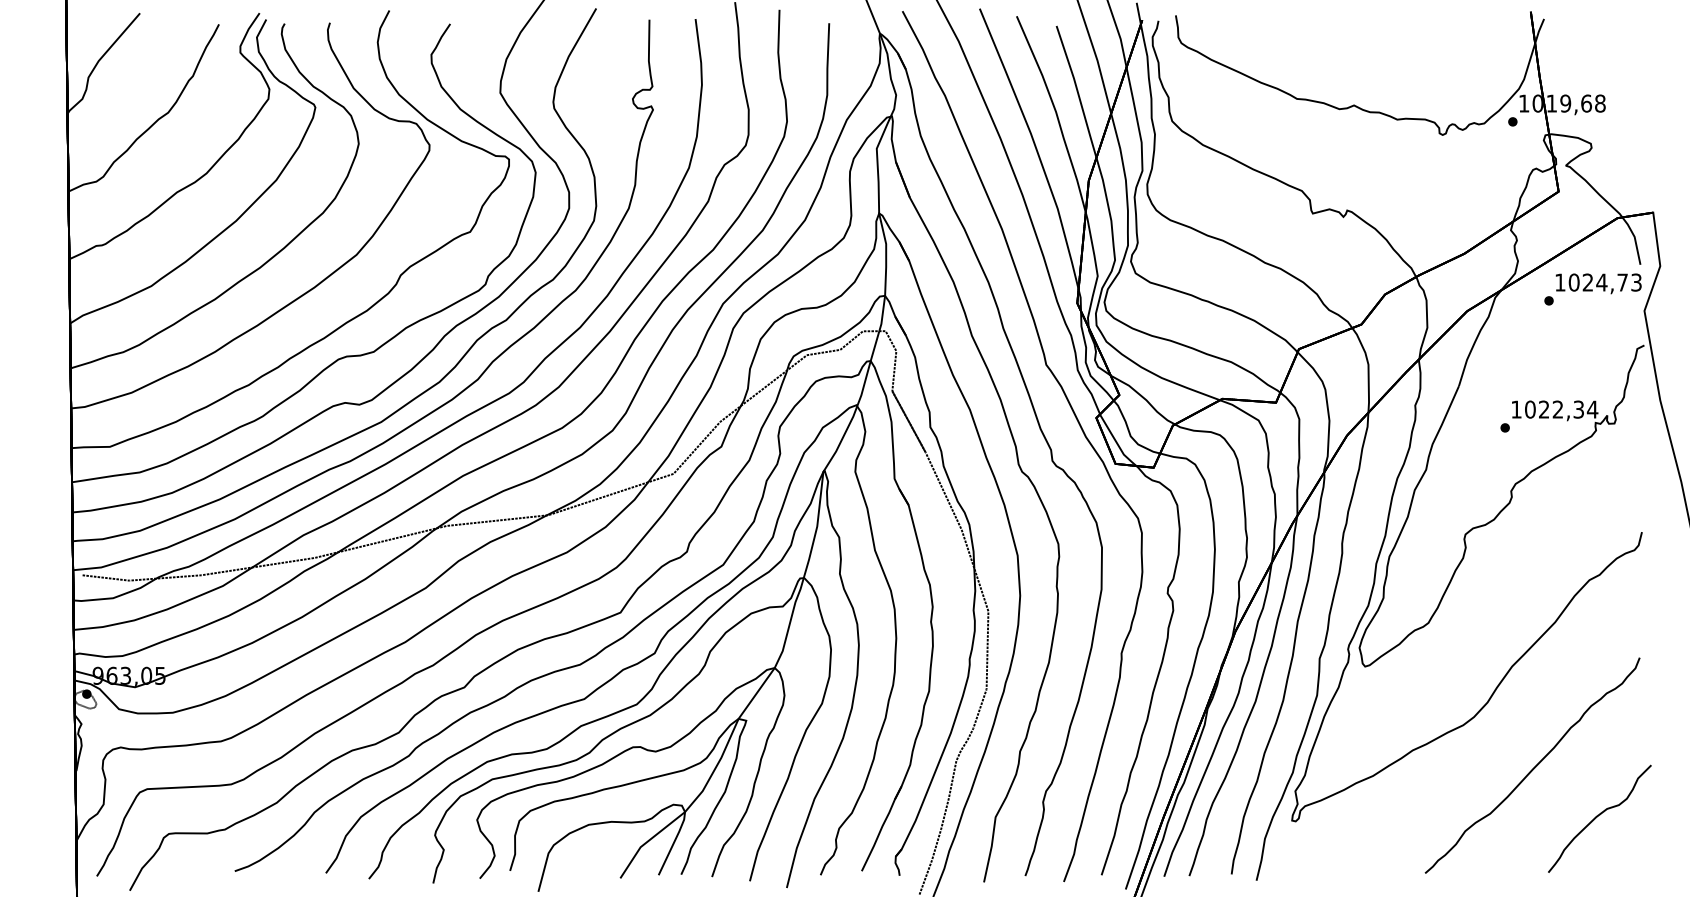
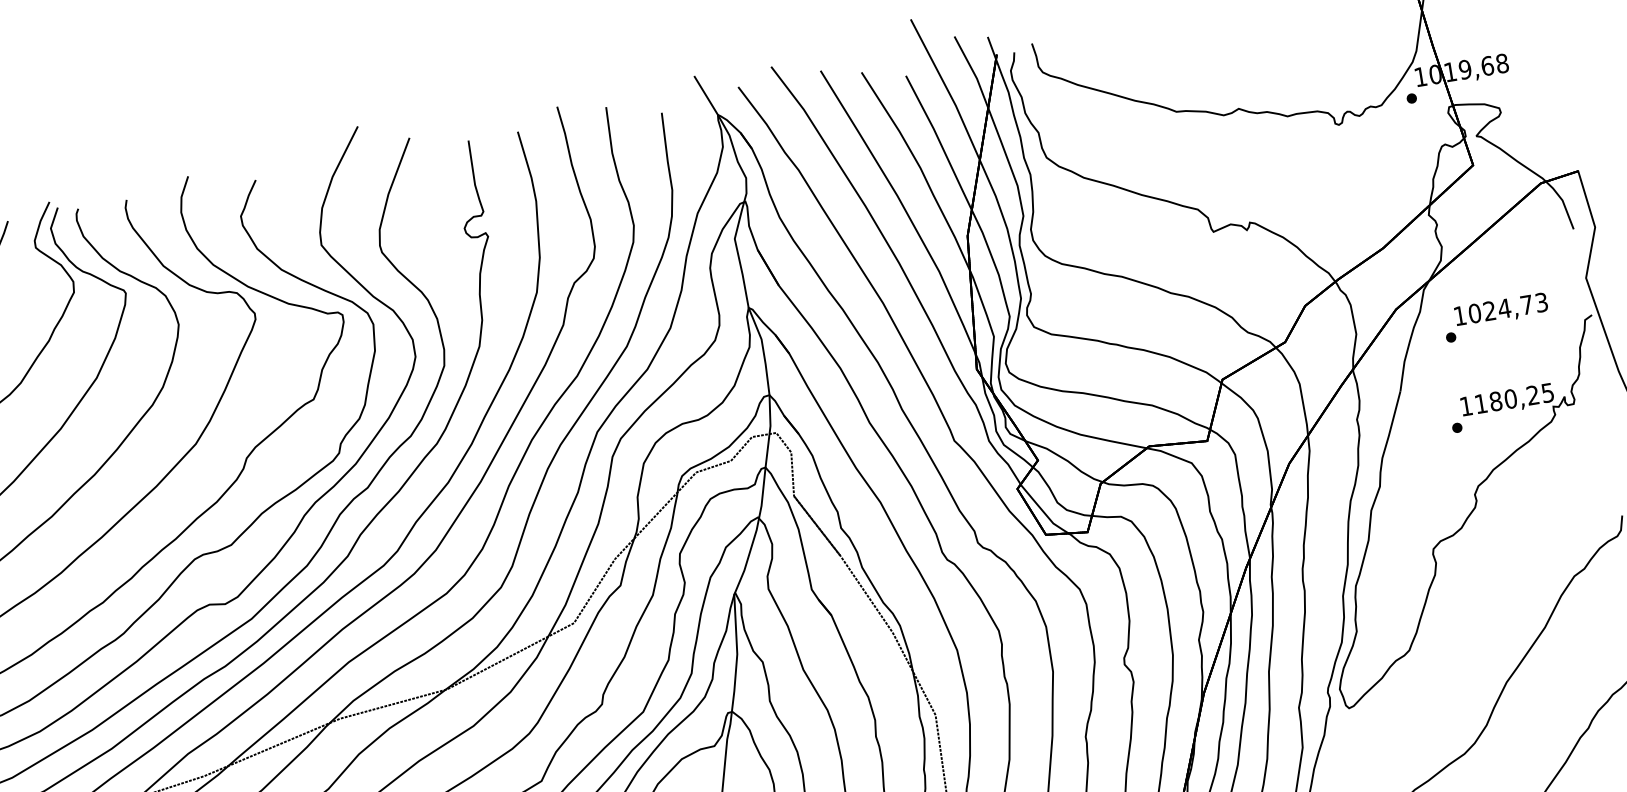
text: (1592, 289) -> (1495, 317), moved
text: (1561, 409) -> (1514, 398), 1022,34 -> 1180,25

